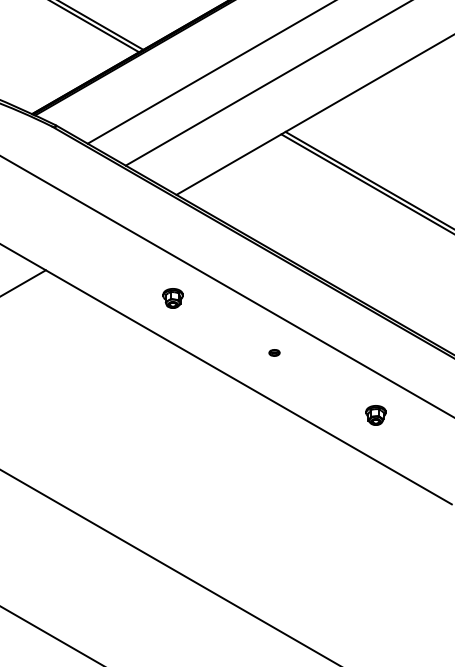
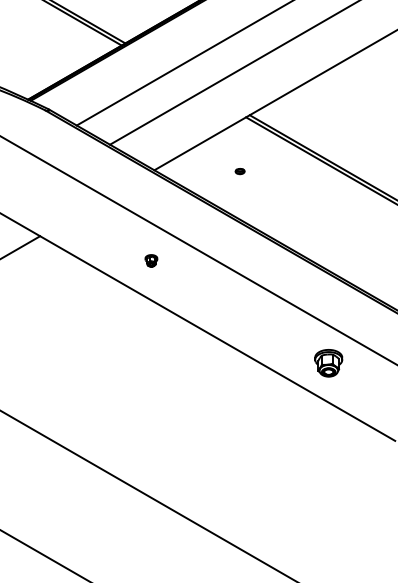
part: (173, 298) -> (151, 260), size x0.7
part: (273, 352) -> (239, 171), moved
part: (375, 414) -> (328, 362), size x1.6

